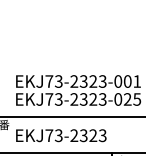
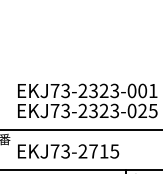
text: (92, 135) -> (103, 151), EKJ73-2323 -> EKJ73-2715

